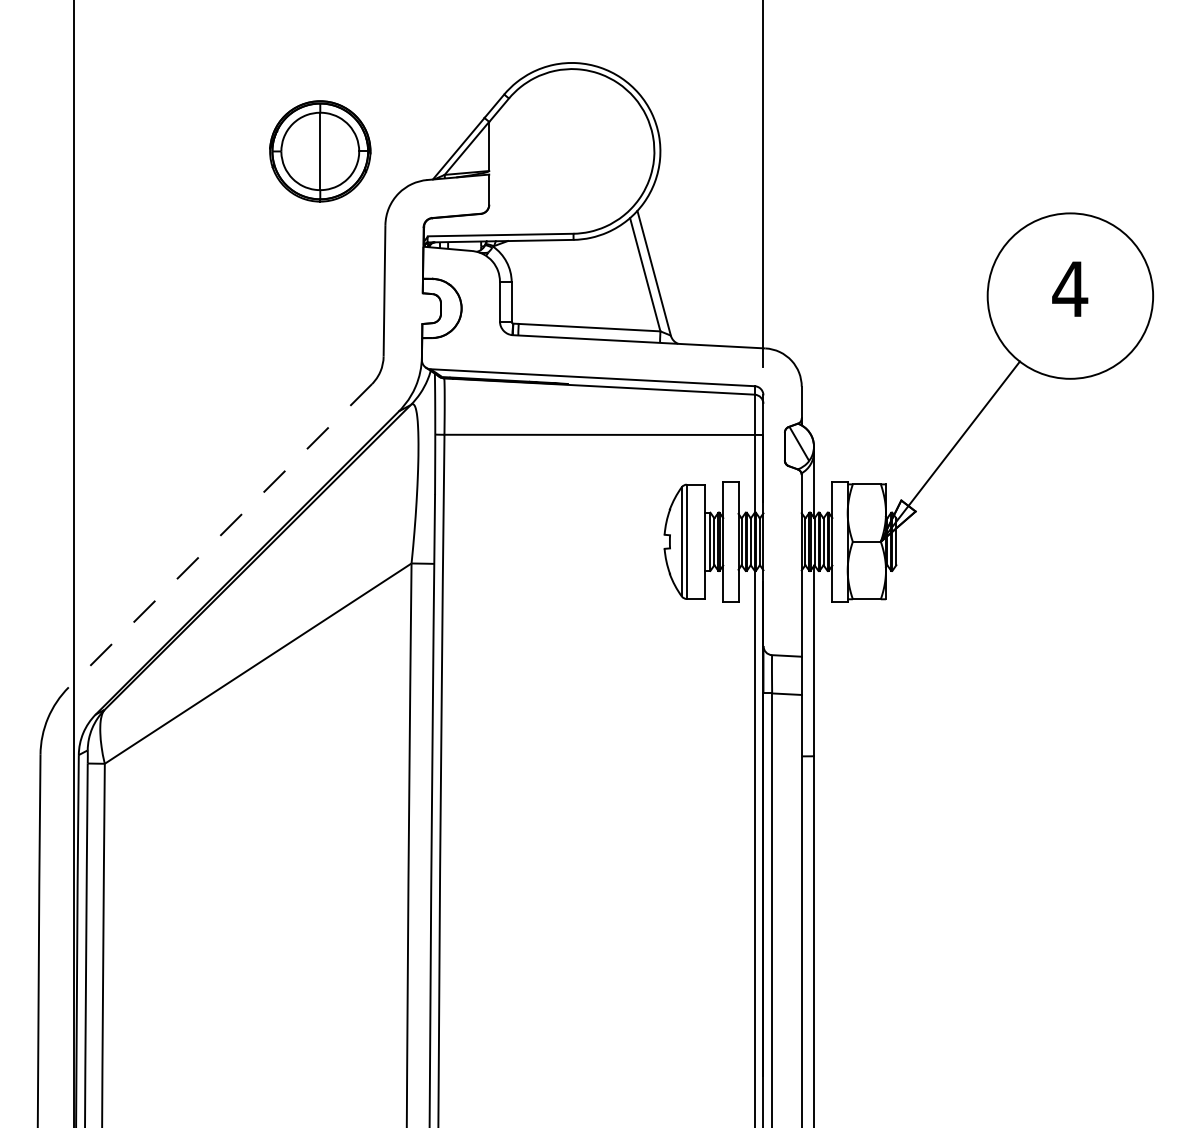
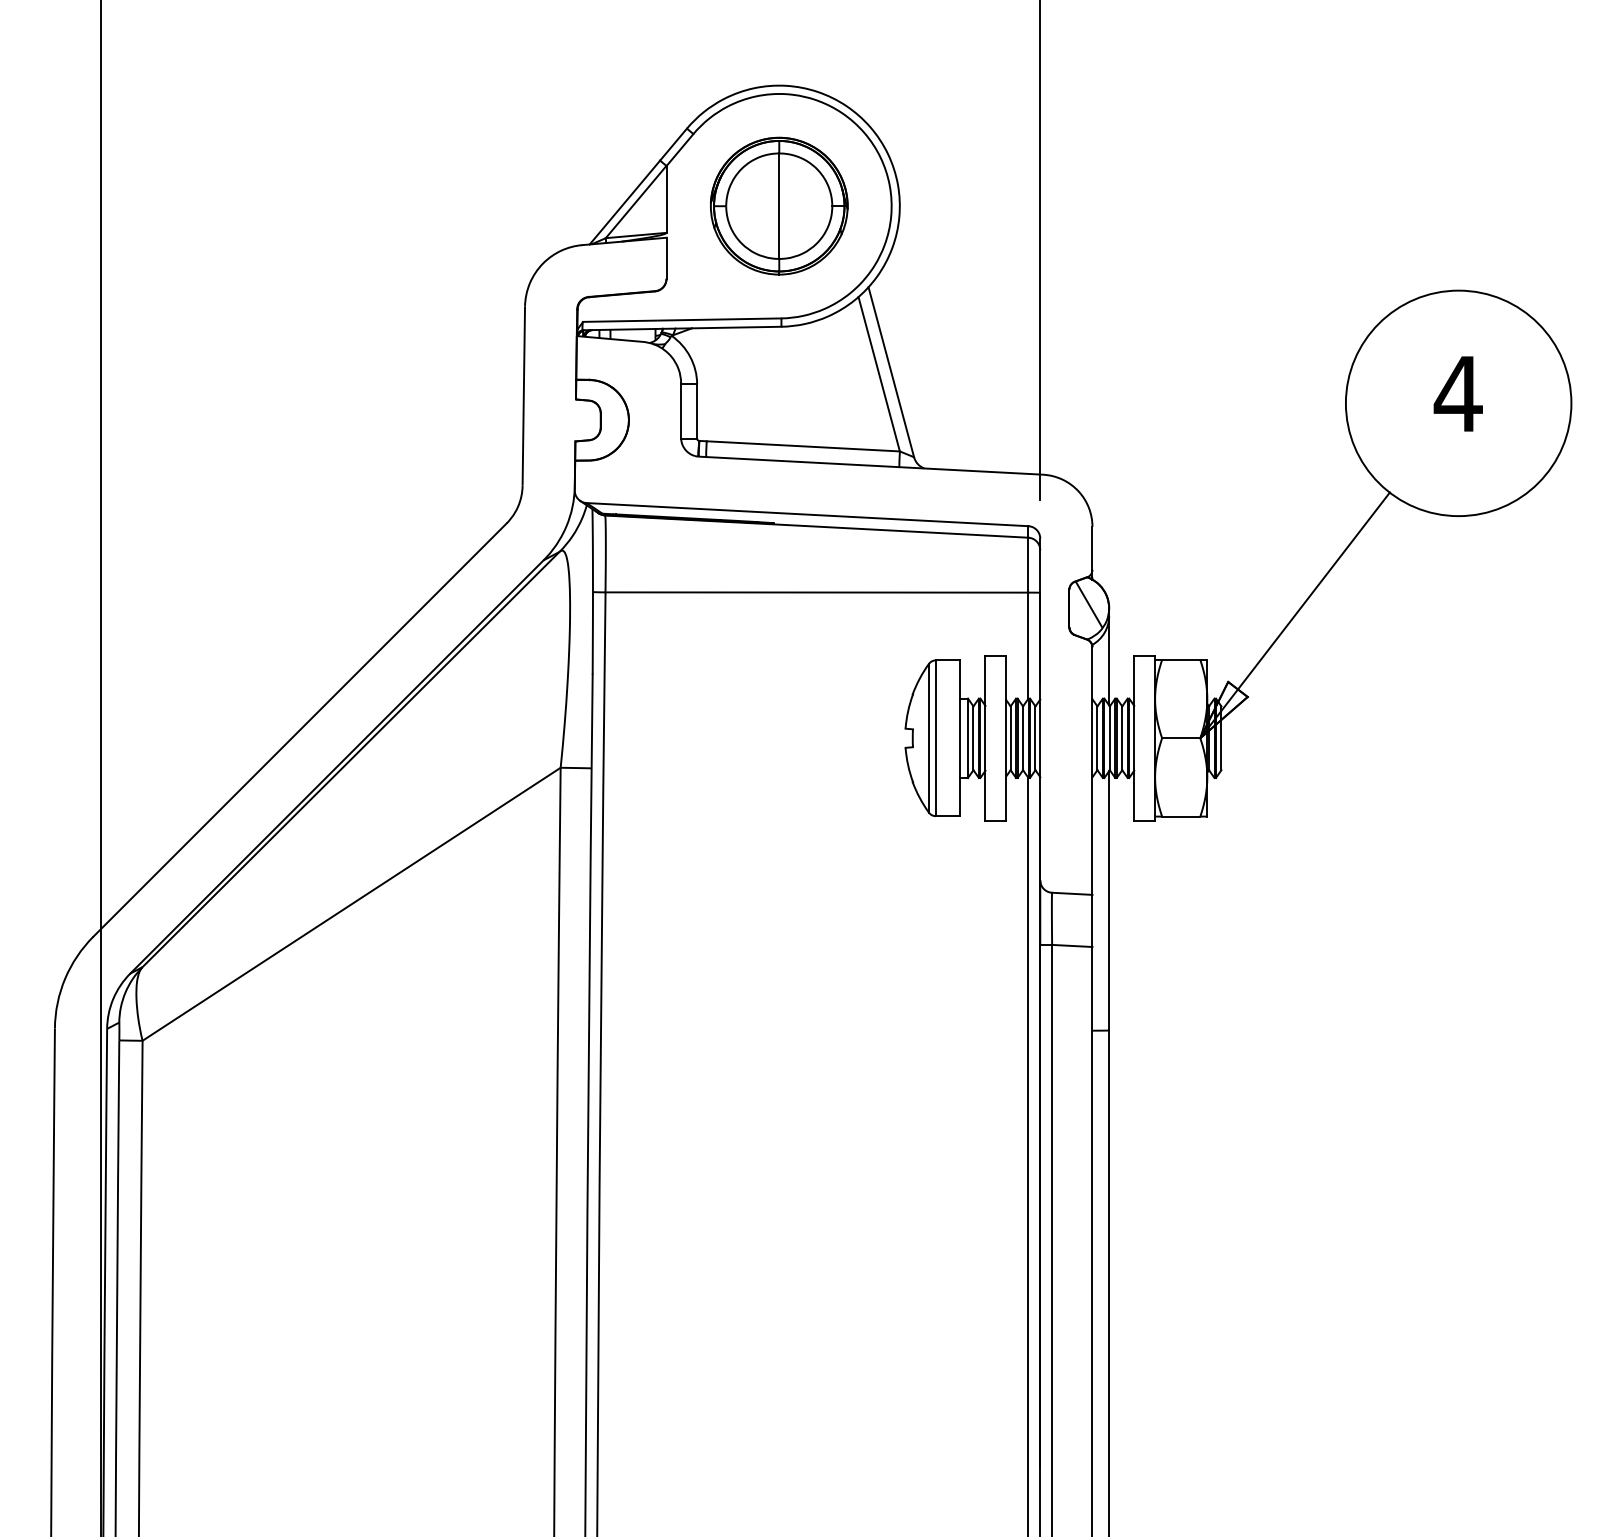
part: (319, 150) -> (778, 205), moved
line: (219, 536) -> (299, 730), dashed -> solid

